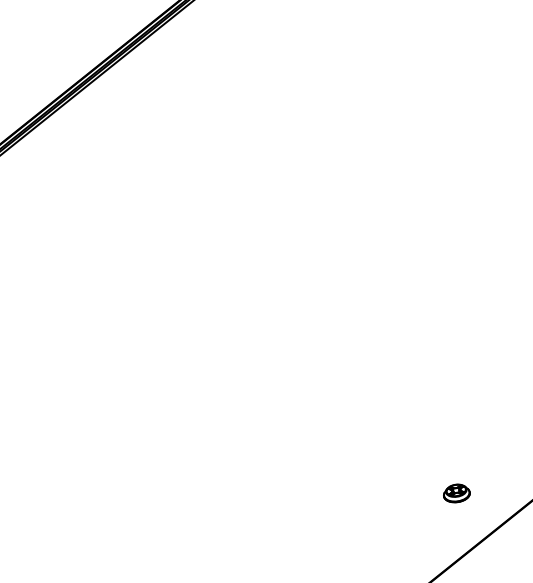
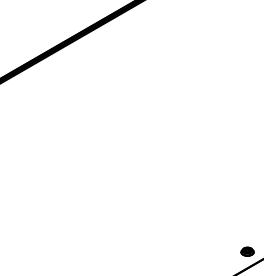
part: (456, 493) -> (247, 251), moved

